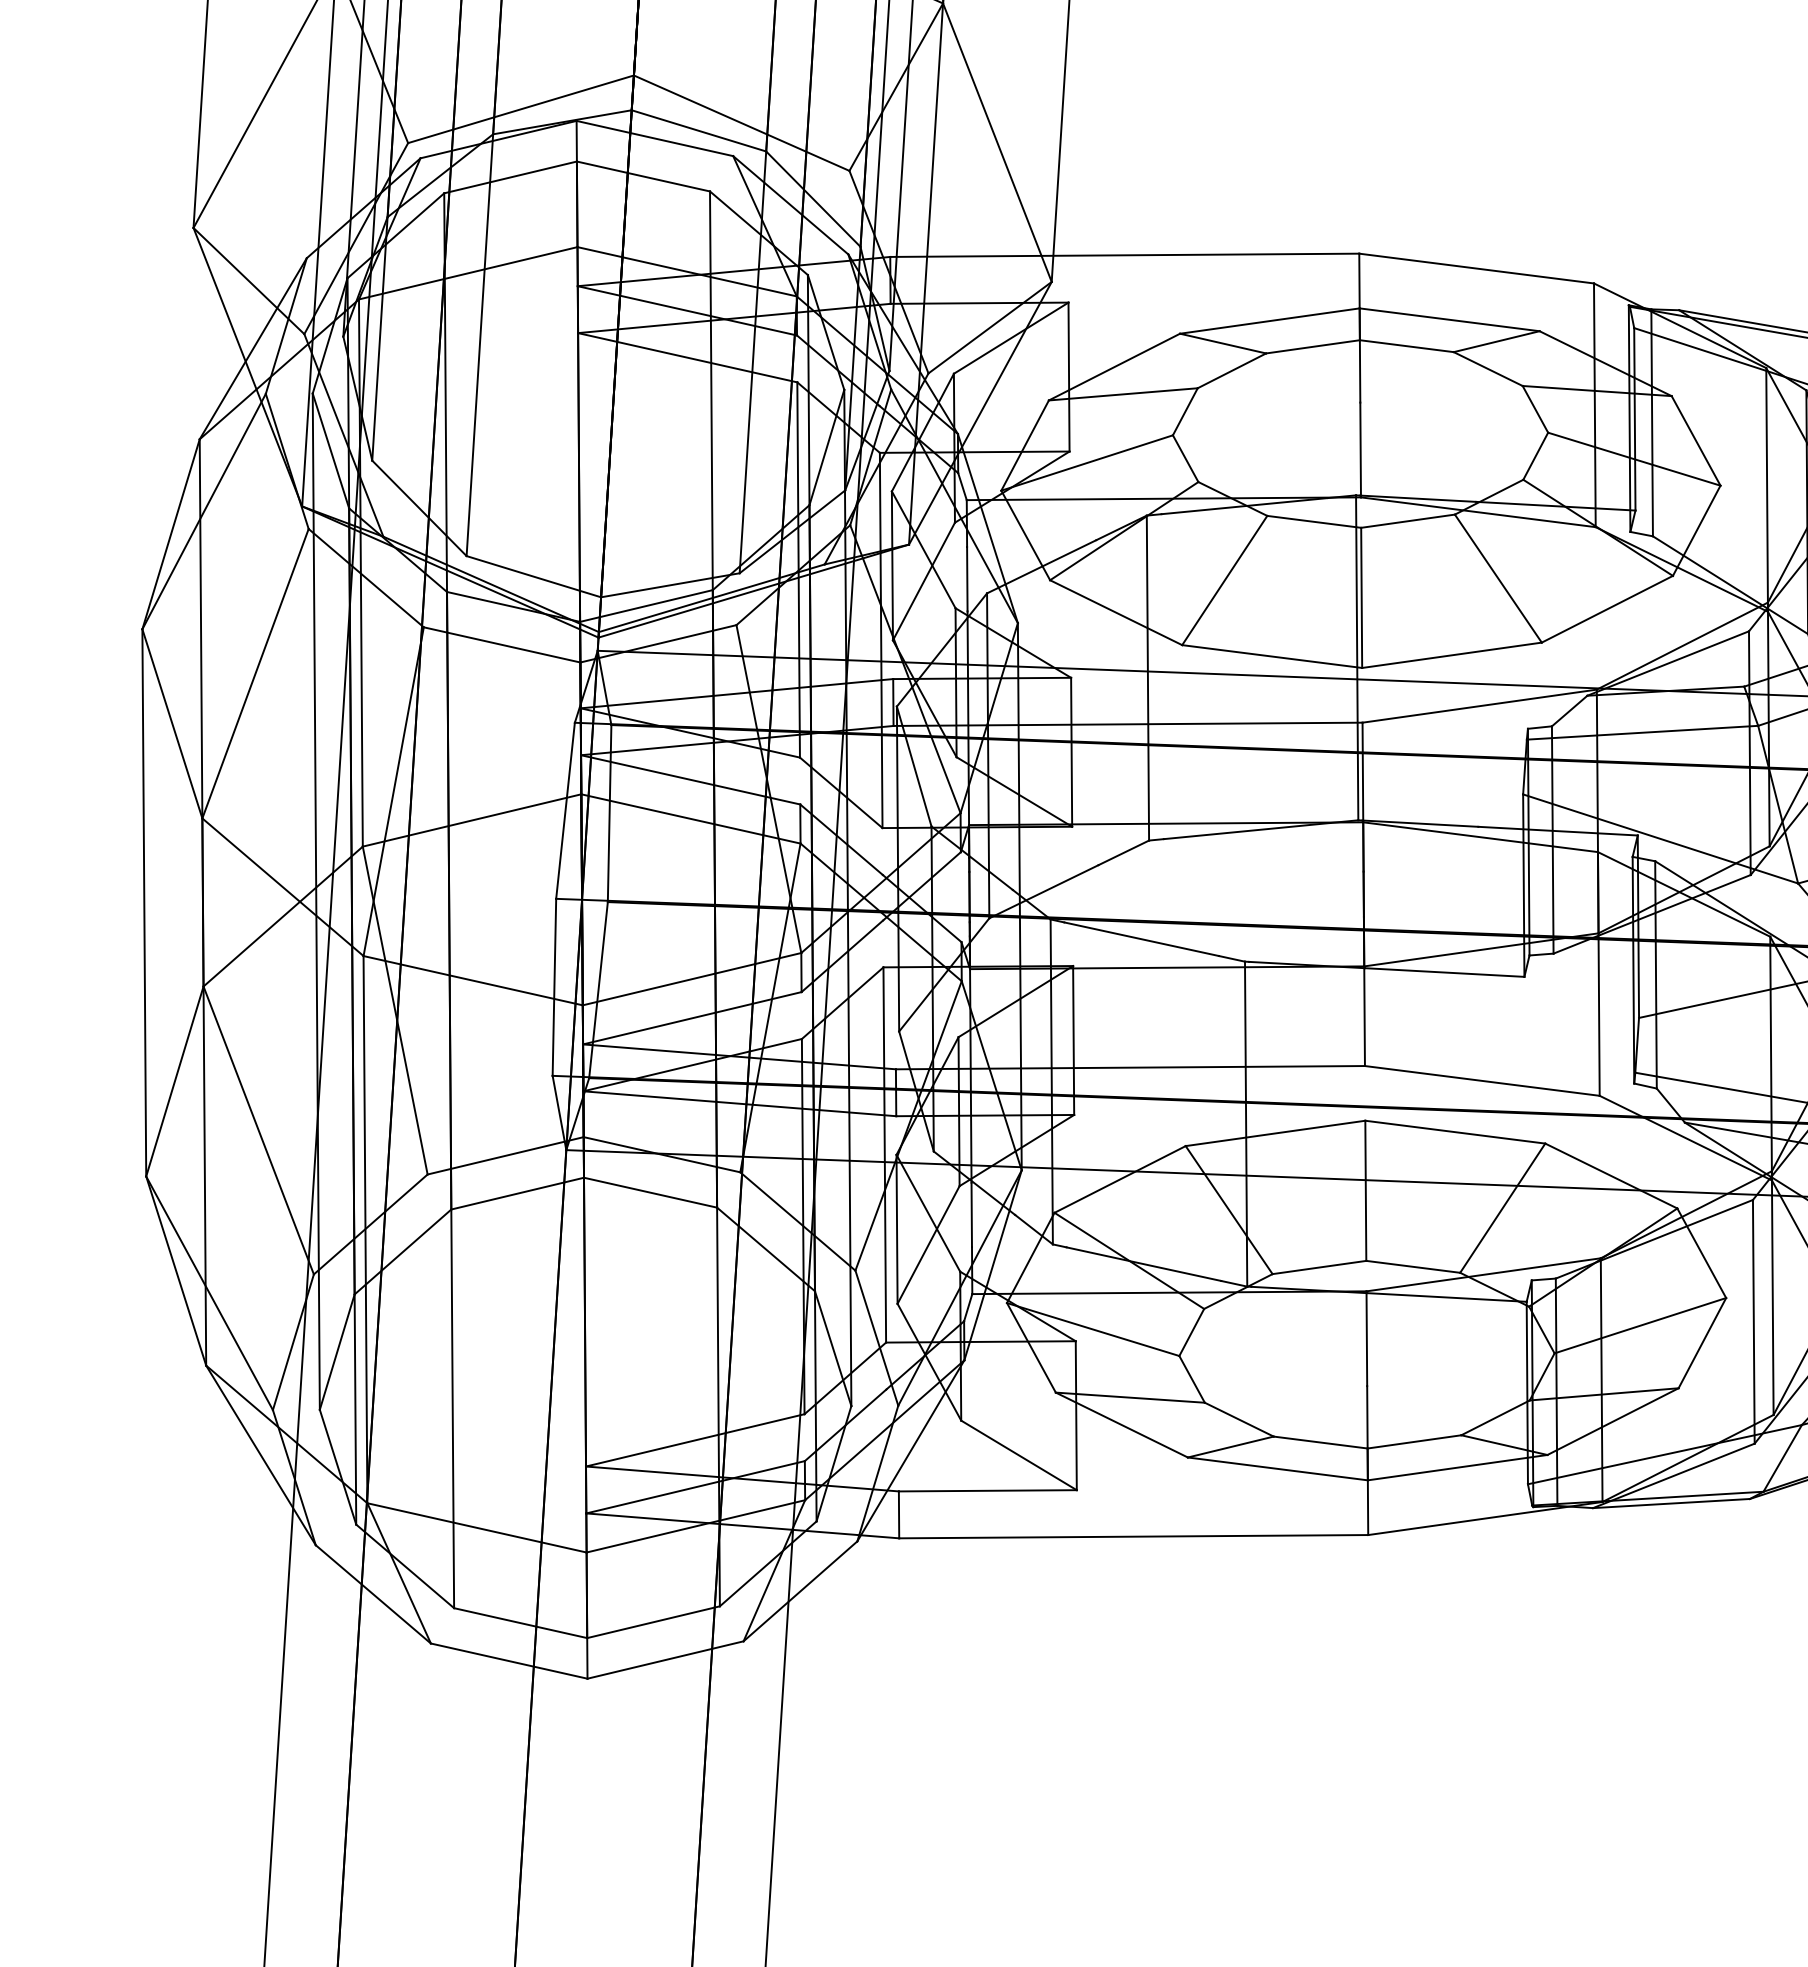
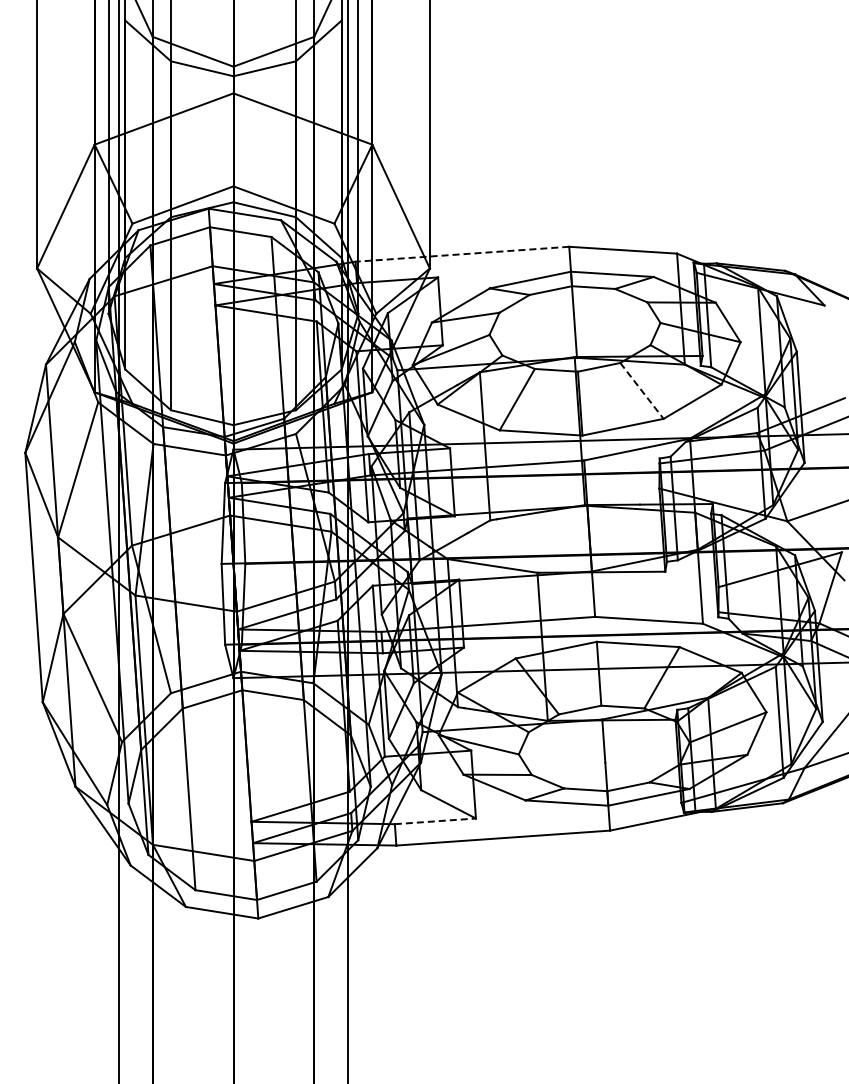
line: (1122, 255) -> (461, 254), solid -> dashed
line: (1499, 579) -> (642, 391), solid -> dashed
line: (988, 1491) -> (435, 821), solid -> dashed

